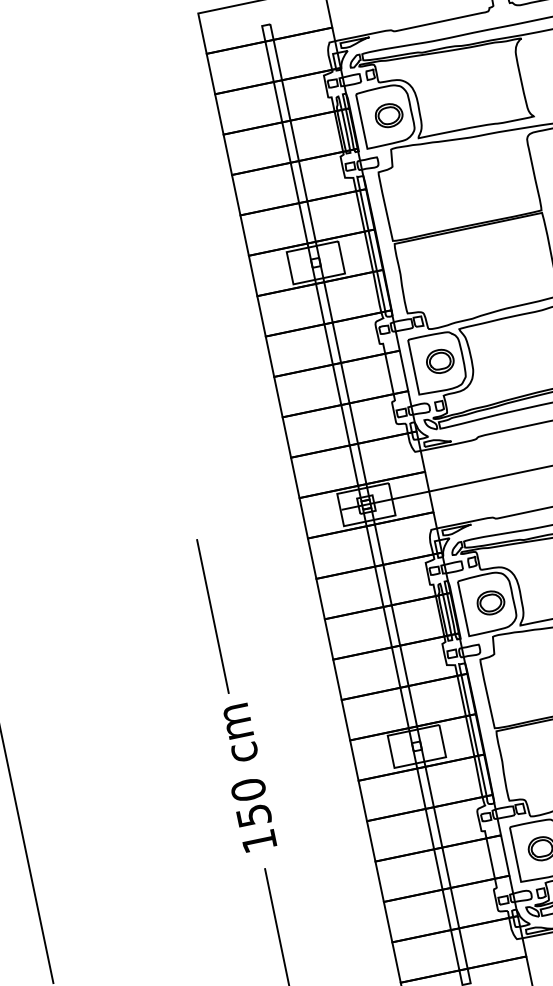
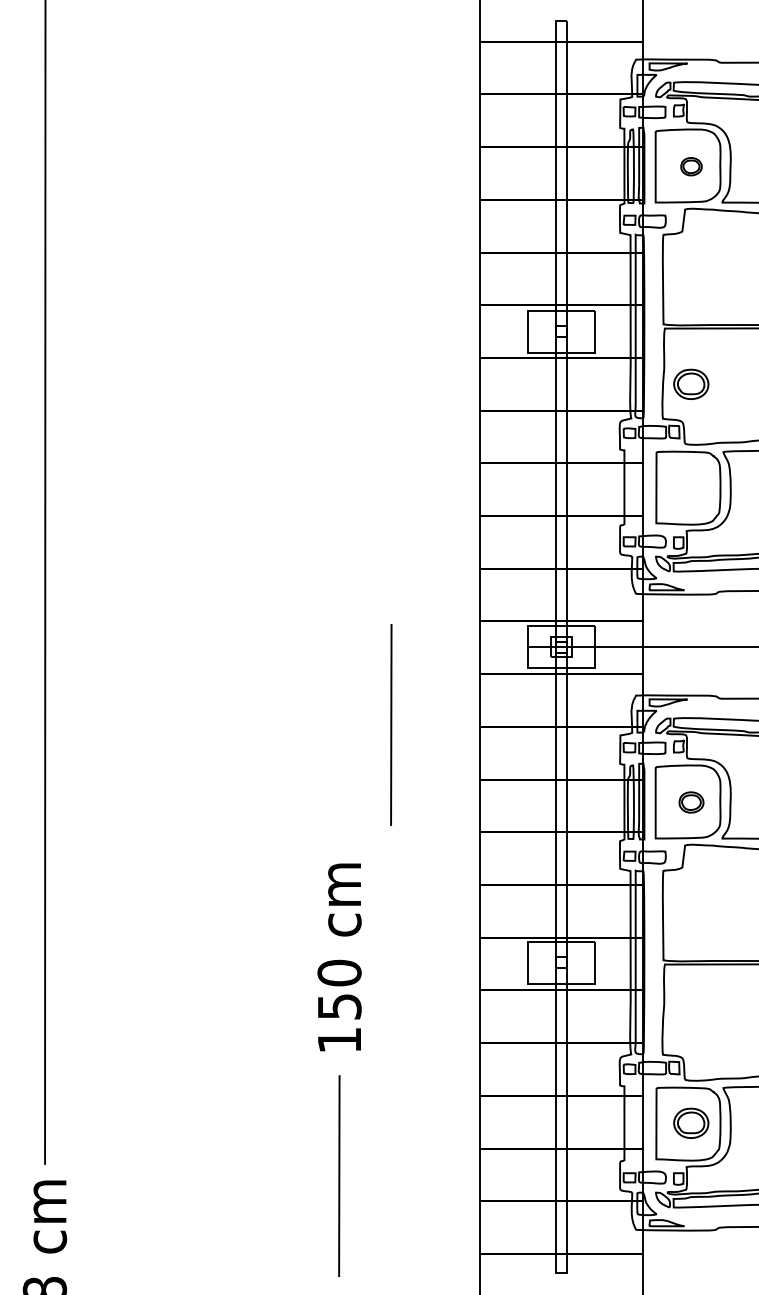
part: (389, 115) -> (691, 166), size x0.6
part: (440, 360) -> (691, 383), moved
part: (490, 602) -> (691, 802), size x0.7
line: (213, 616) -> (391, 724), moved

